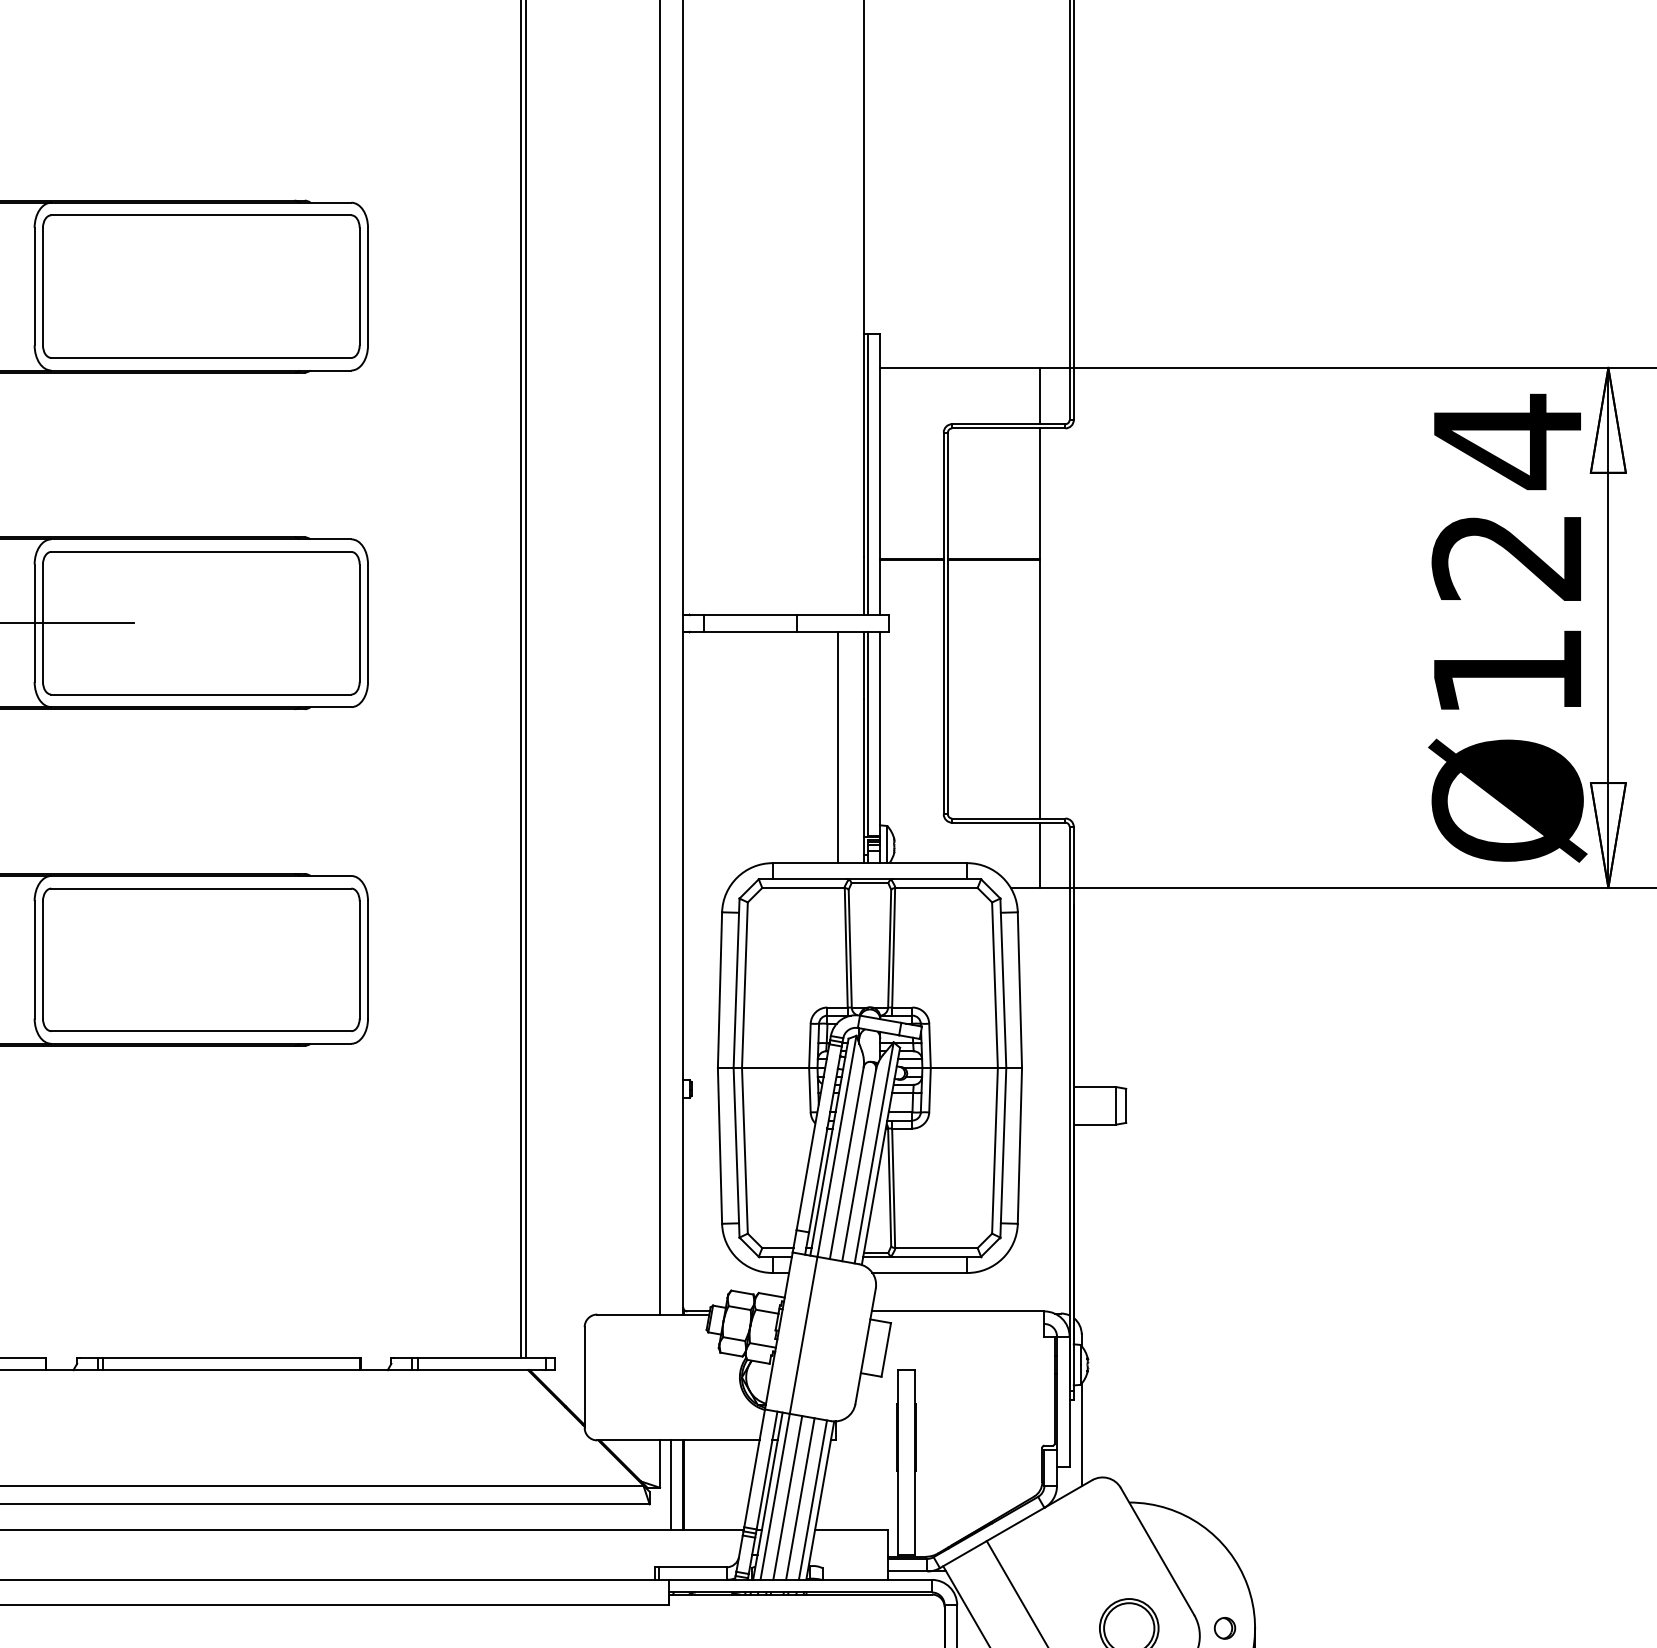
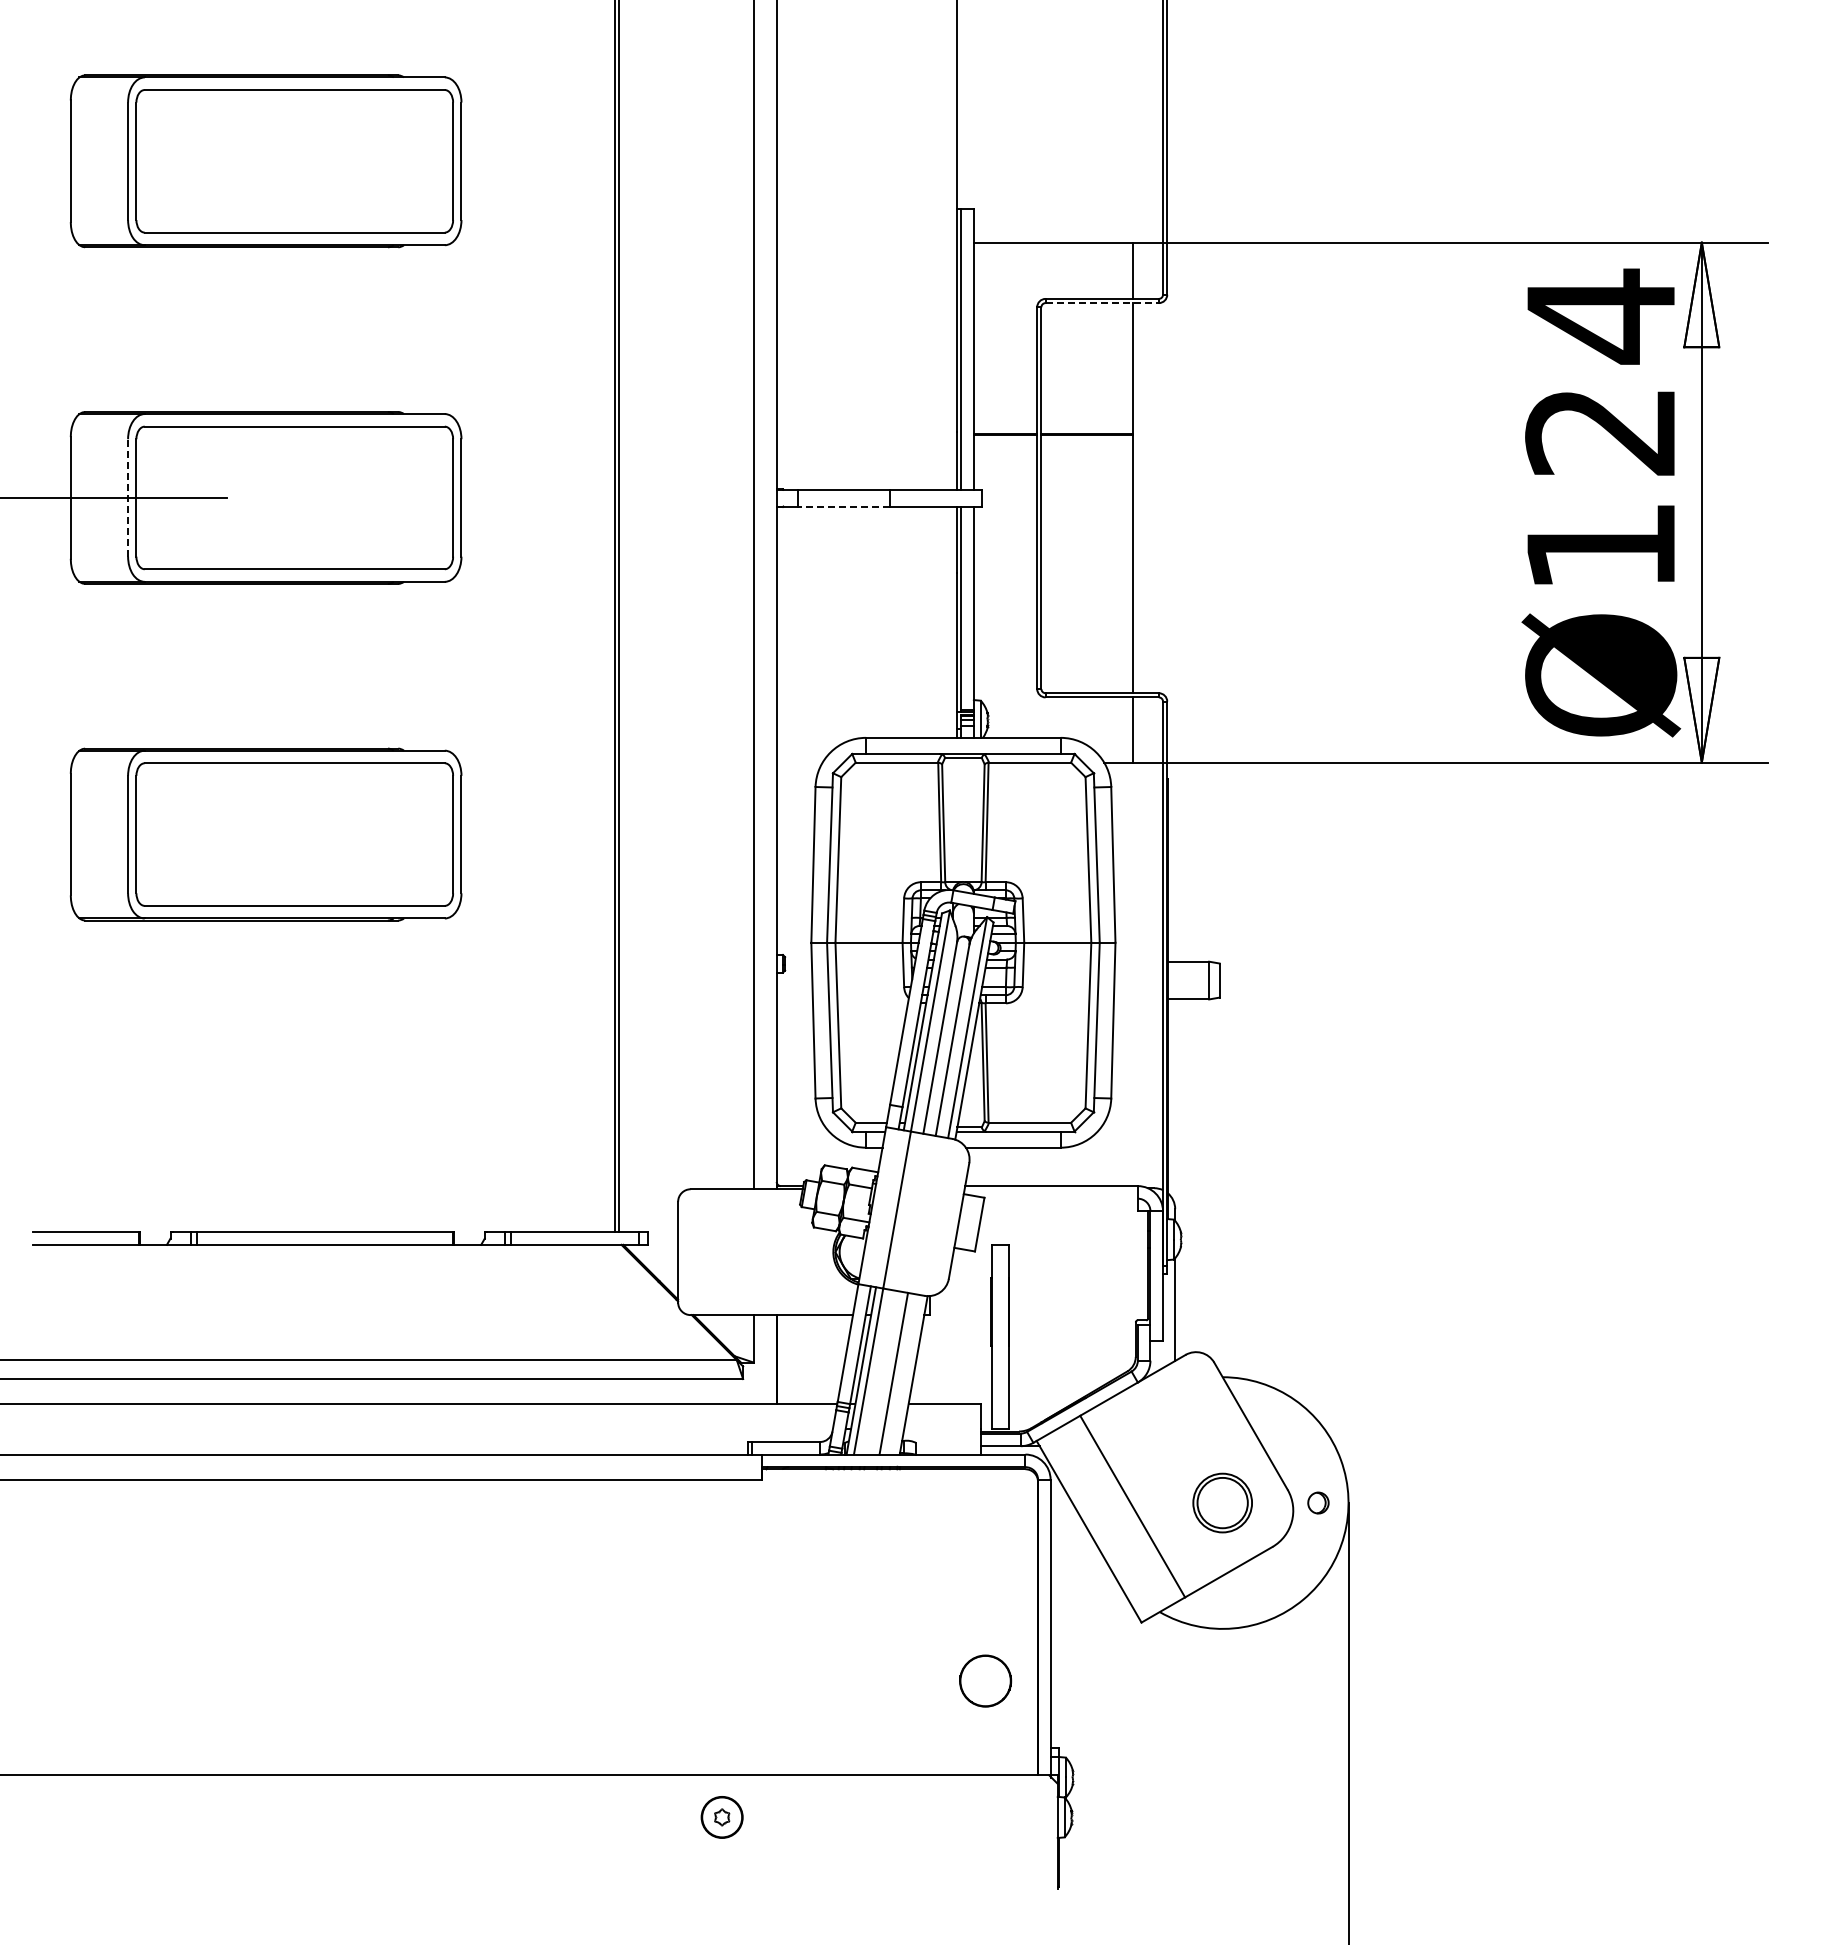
line: (1009, 428) -> (1102, 303), solid -> dashed
line: (35, 622) -> (128, 497), solid -> dashed
line: (750, 631) -> (843, 506), solid -> dashed
line: (838, 746) -> (931, 621), removed
line: (671, 1484) -> (764, 1359), removed
line: (787, 1497) -> (880, 1372), removed
line: (813, 1499) -> (906, 1374), removed

